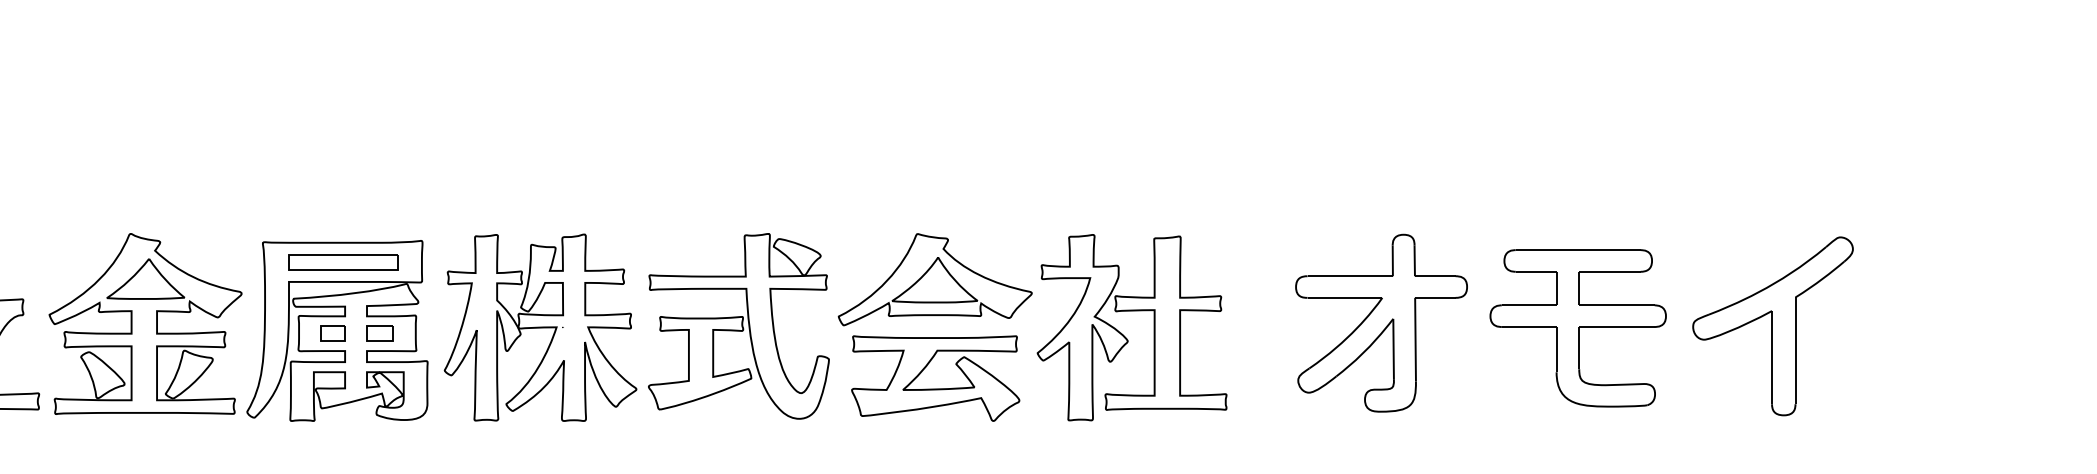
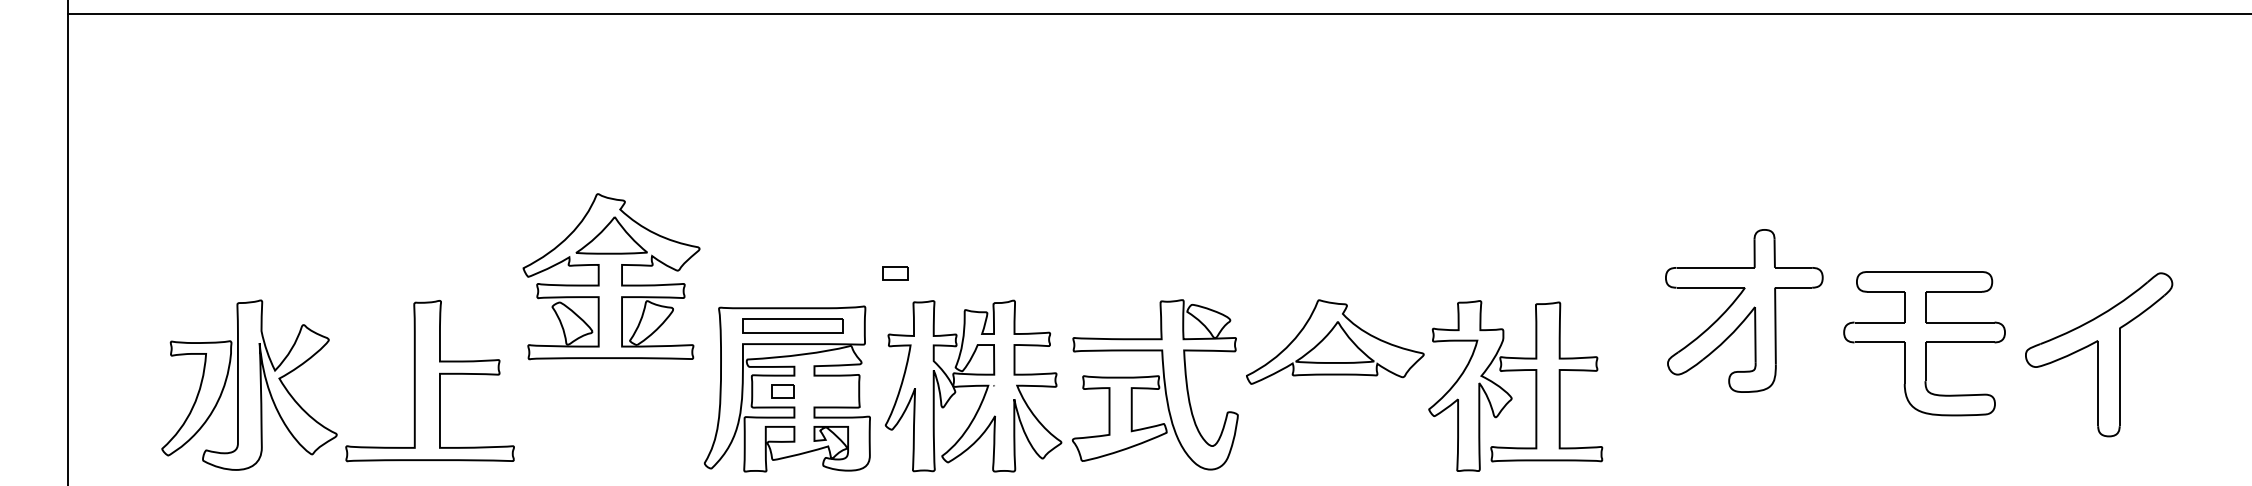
part: (1381, 322) -> (1744, 310), moved
part: (145, 323) -> (611, 276), moved
part: (1773, 325) -> (2099, 354), moved
part: (1578, 328) -> (1924, 343), moved
part: (380, 333) -> (895, 273), moved
part: (935, 388) -> (1335, 441), removed

